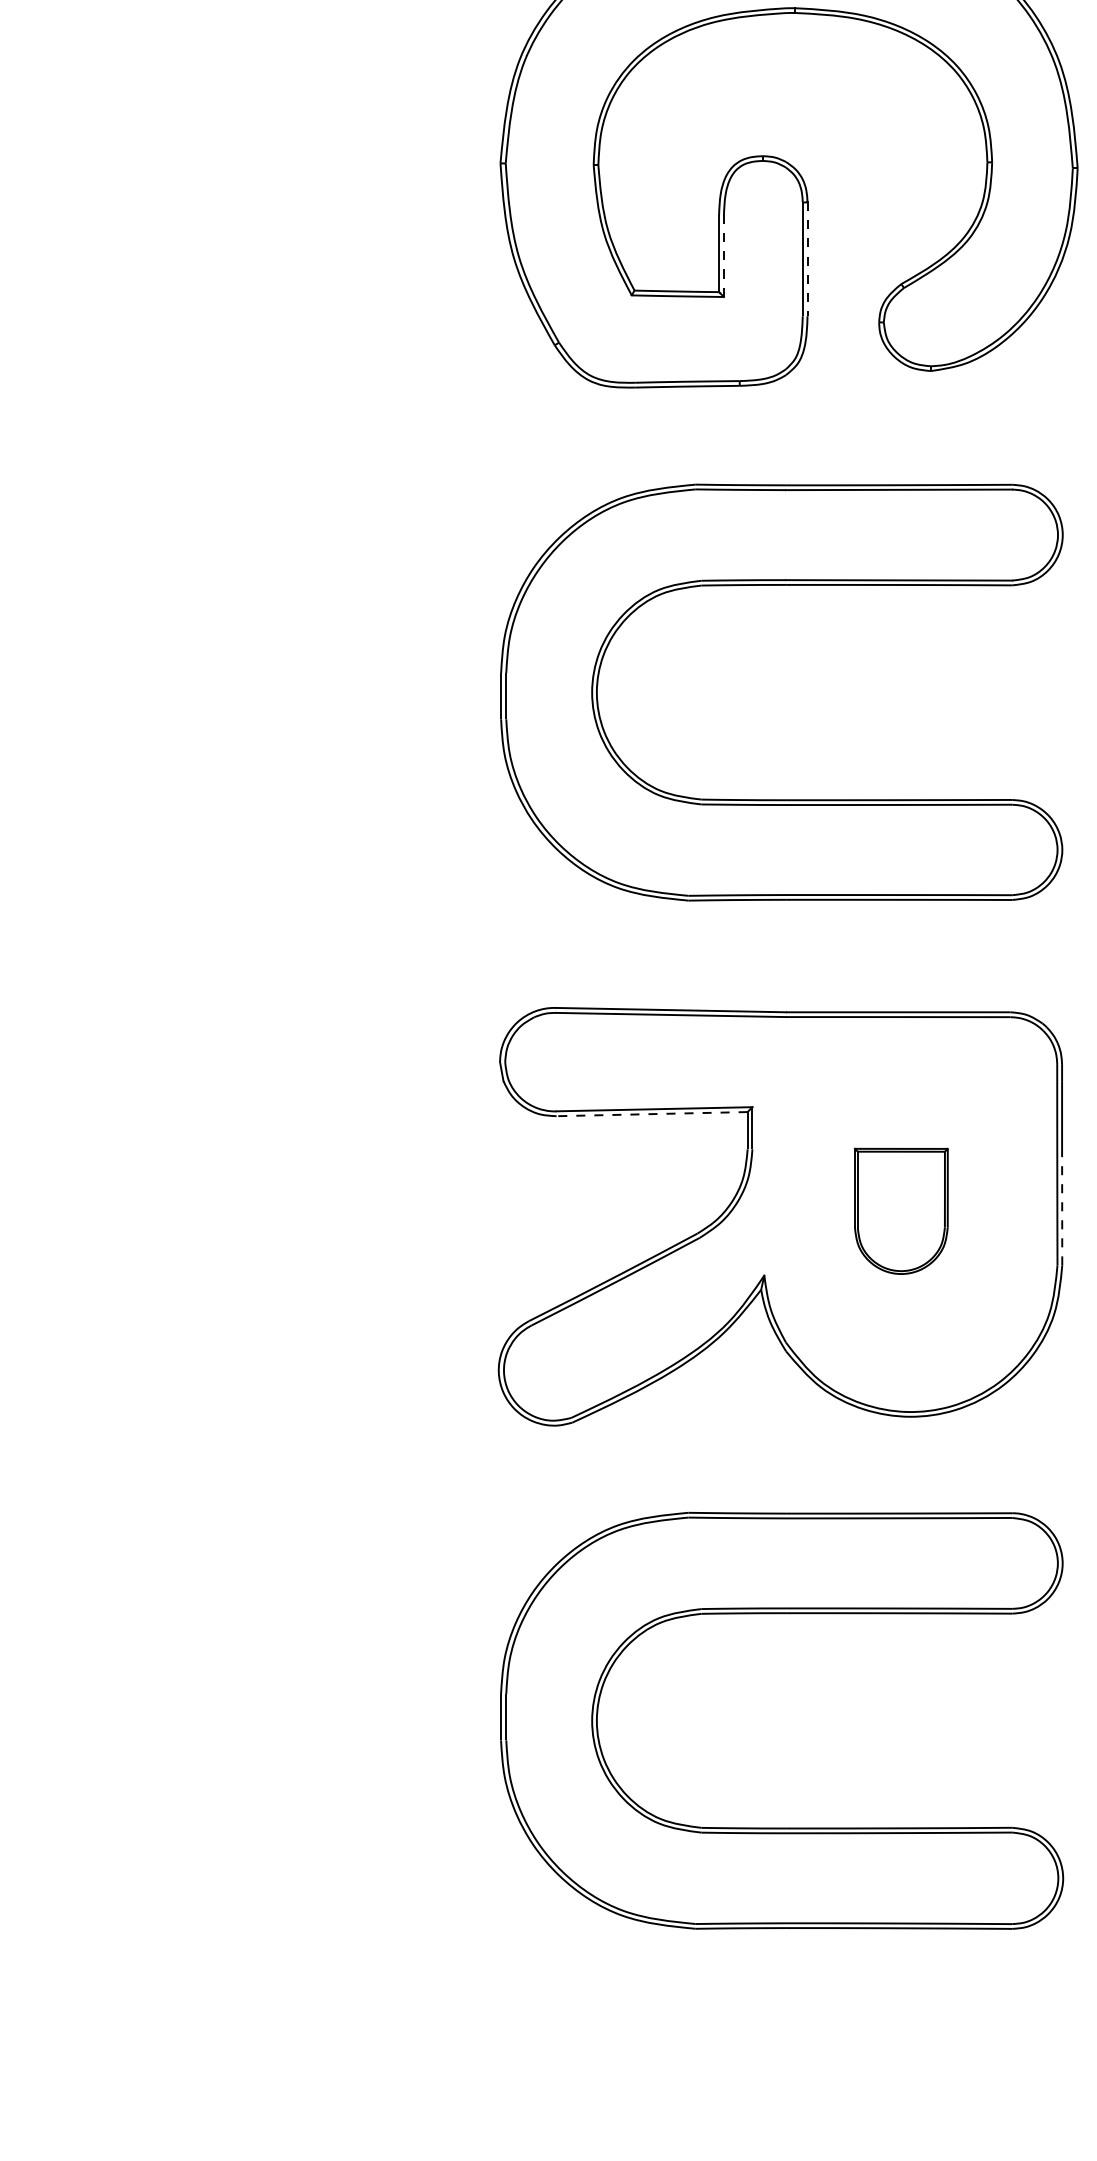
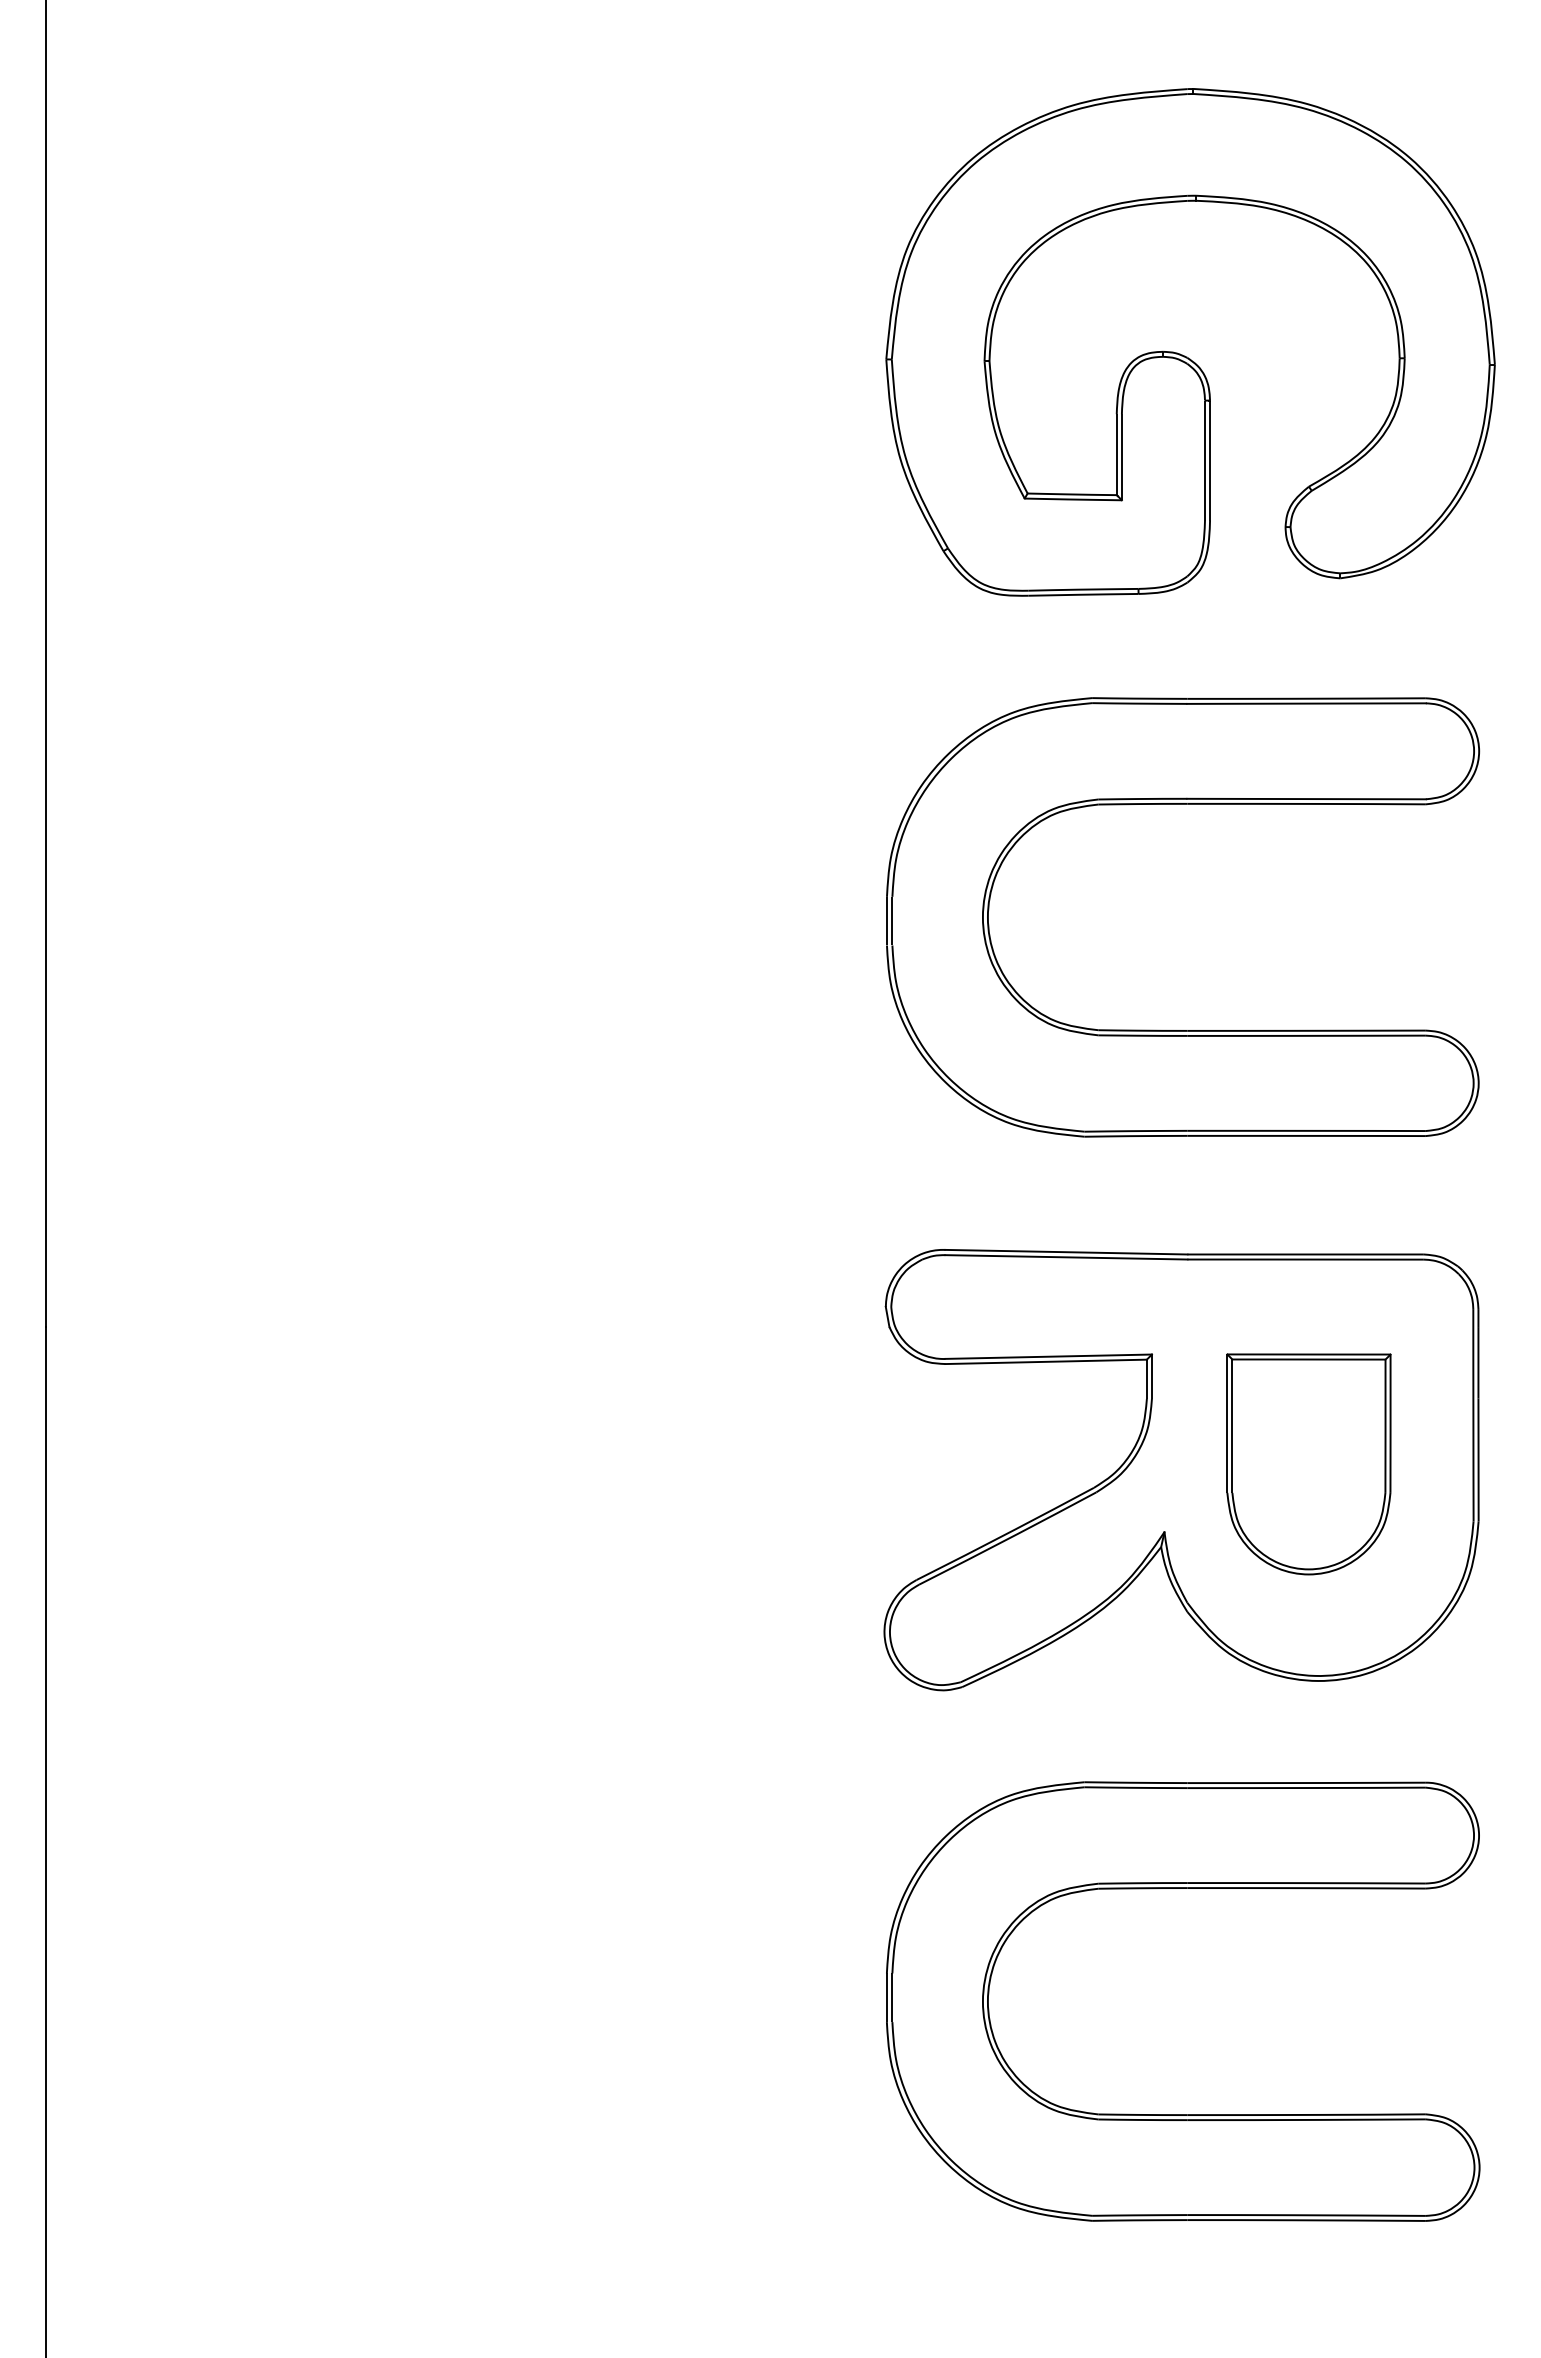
line: (723, 256) -> (1121, 457), dashed -> solid
line: (807, 259) -> (1210, 460), dashed -> solid
line: (652, 1113) -> (1046, 1361), dashed -> solid
line: (1062, 1206) -> (1478, 1459), dashed -> solid
part: (900, 1211) -> (1308, 1464), size x1.67

